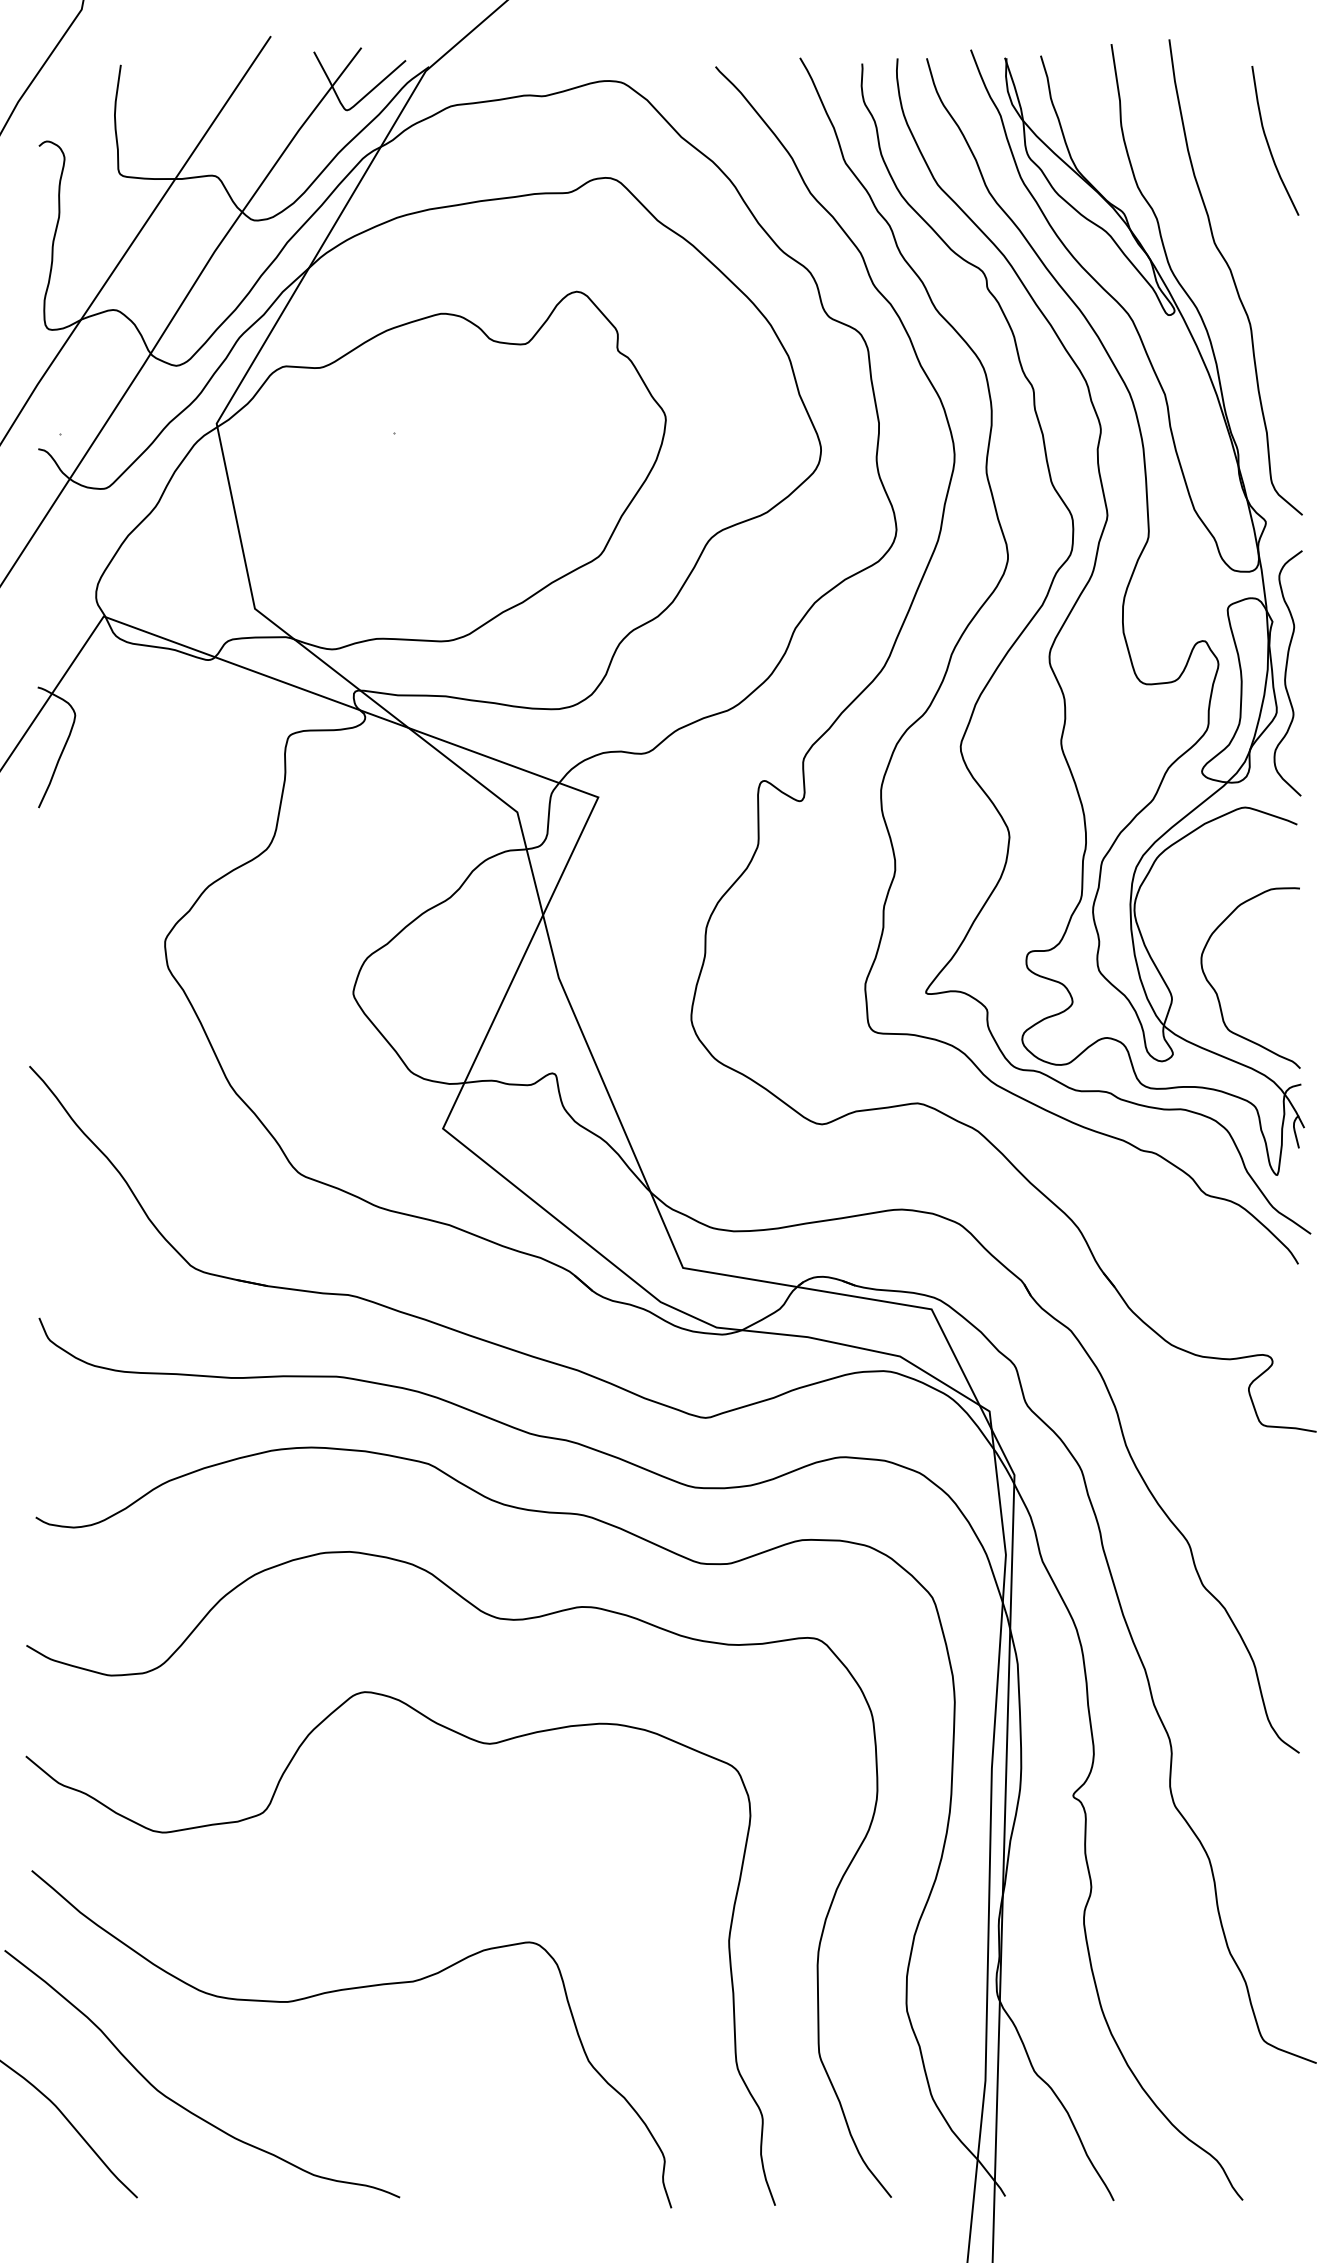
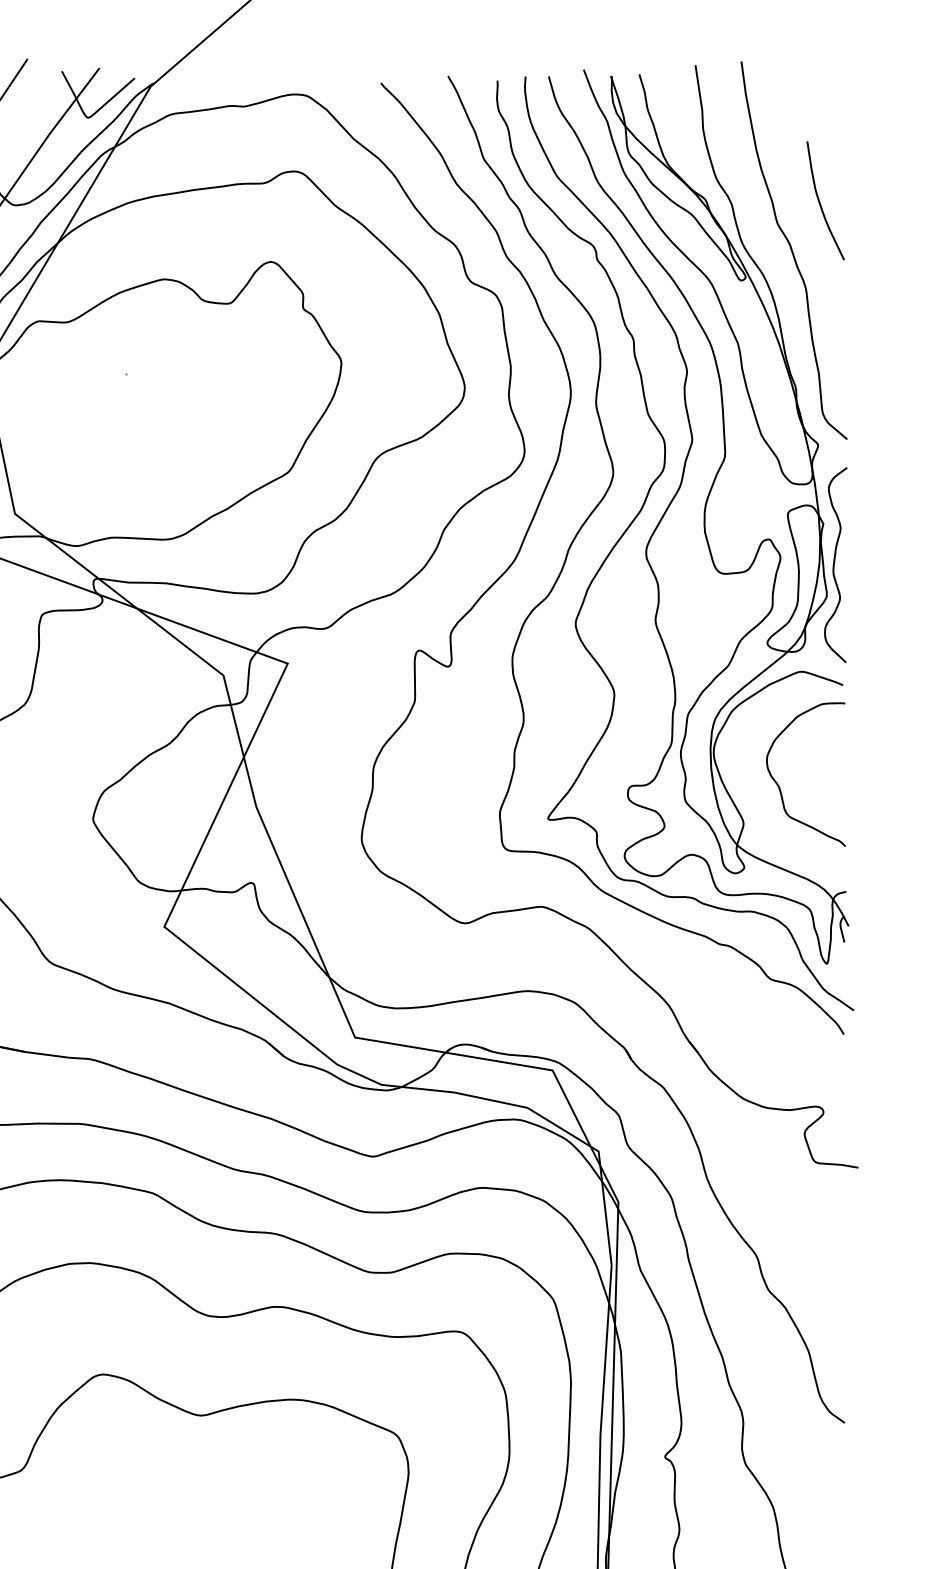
curve: (1268, 141) -> (820, 201), moved
curve: (1217, 993) -> (779, 786), moved

